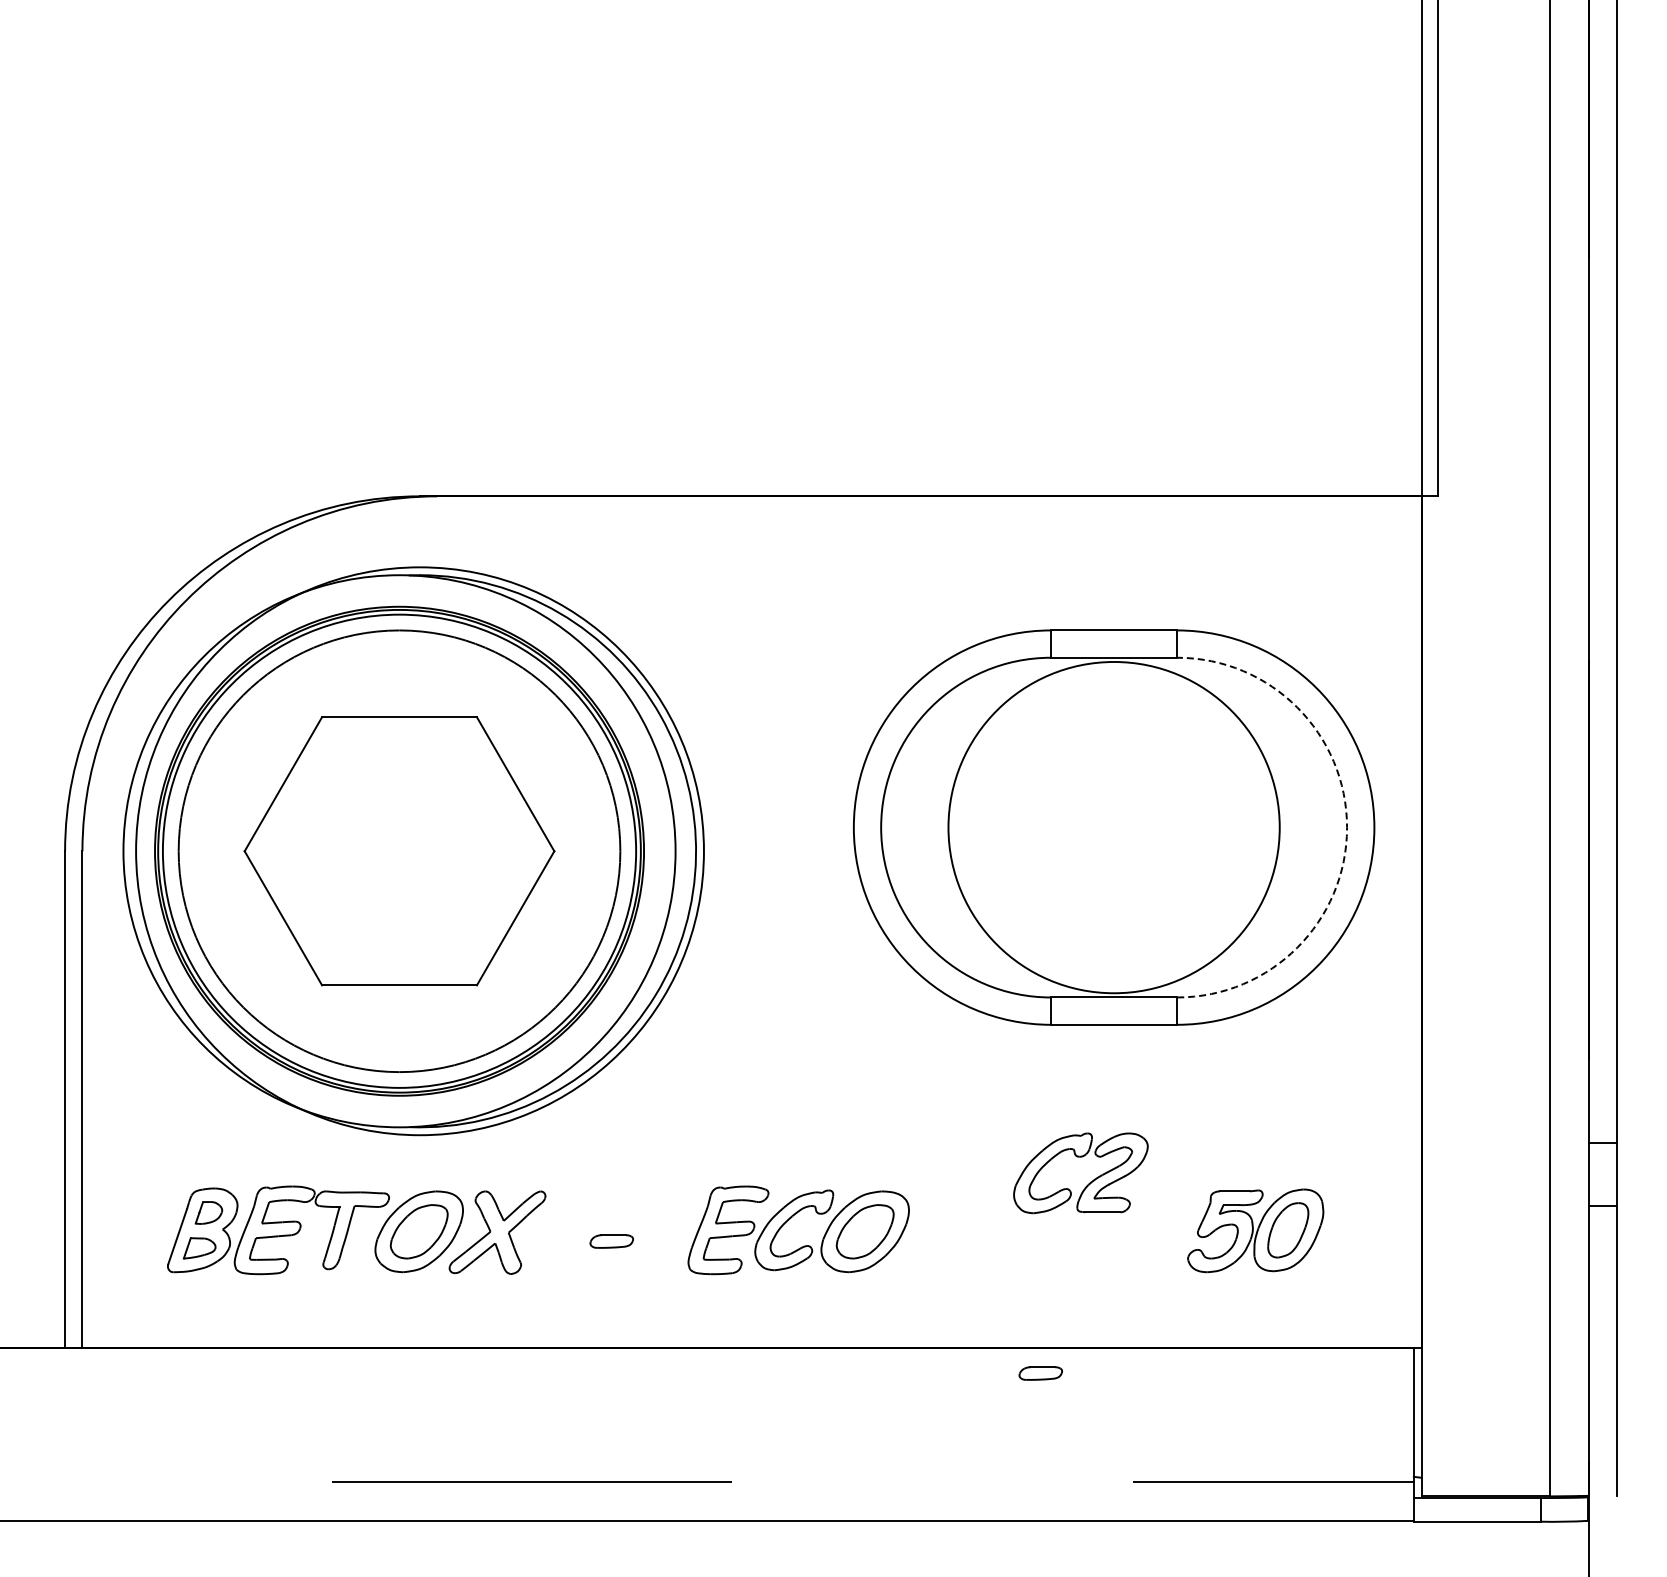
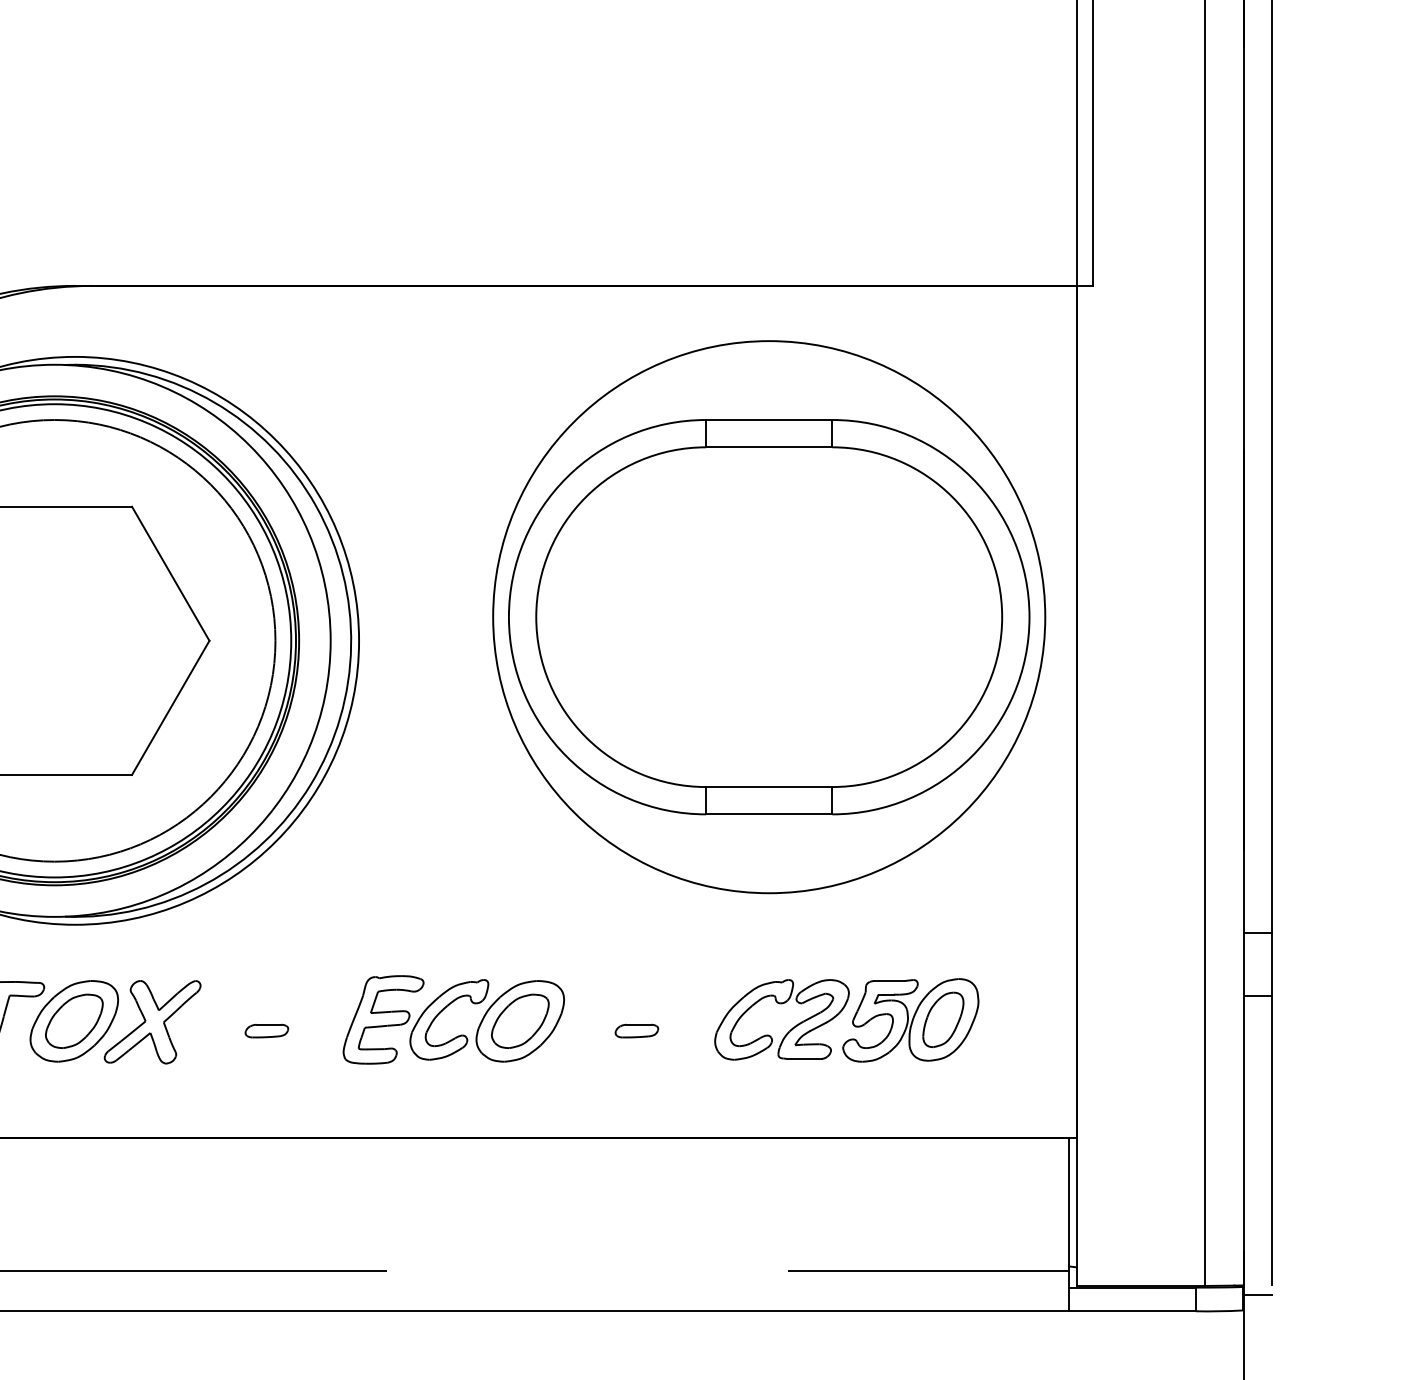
circle: (1114, 827) -> (769, 617), size x1.67
arc: (1347, 827) -> (1002, 617), dashed -> solid
part: (1089, 1182) -> (790, 1029), moved
part: (1040, 1373) -> (636, 1031), moved
line: (1603, 1505) -> (1258, 1295), added

